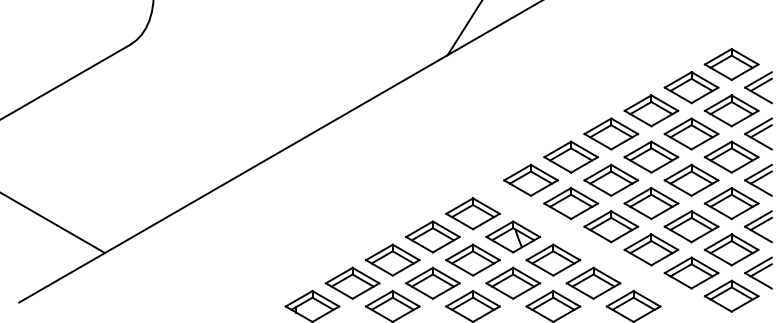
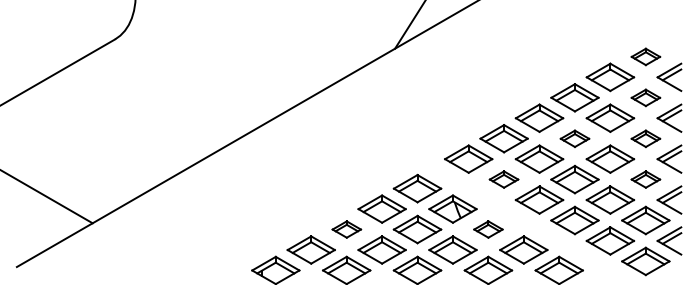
part: (731, 64) -> (645, 56), size x0.6
part: (731, 110) -> (645, 97), size x0.6
part: (650, 156) -> (574, 138), size x0.6
part: (731, 156) -> (645, 138), size x0.6
part: (570, 203) -> (503, 179), size x0.6
part: (731, 203) -> (645, 179), size x0.6
part: (392, 260) -> (346, 229), size x0.6
part: (553, 260) -> (488, 229), size x0.6

